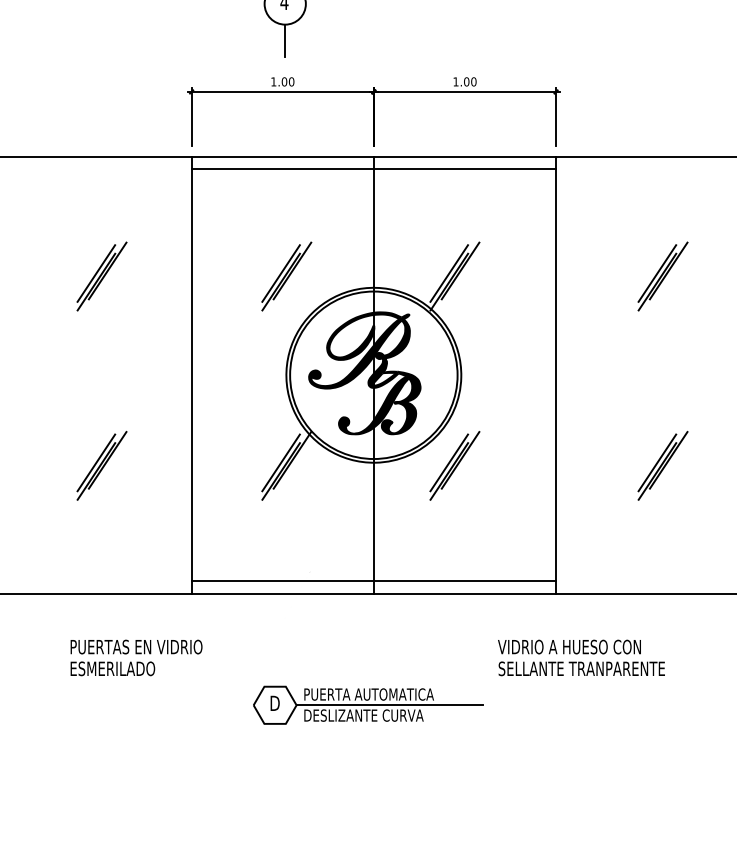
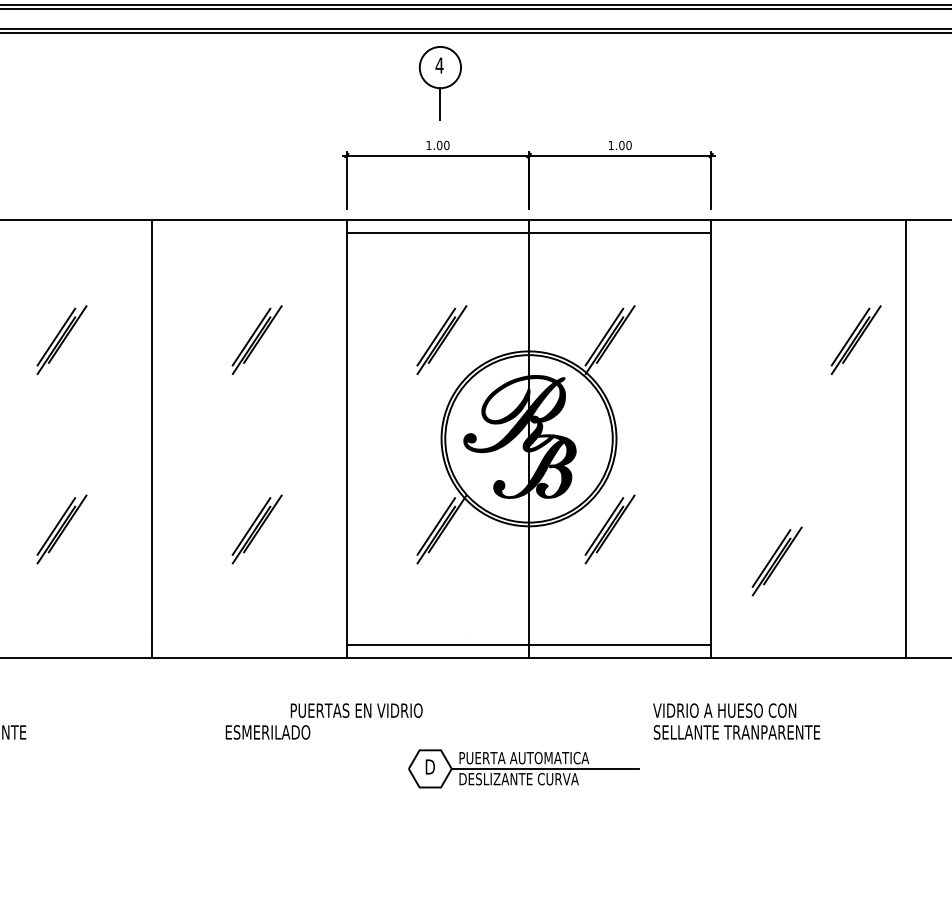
part: (662, 275) -> (855, 339), moved
part: (662, 465) -> (776, 561), moved
text: (136, 646) -> (356, 710), moved

